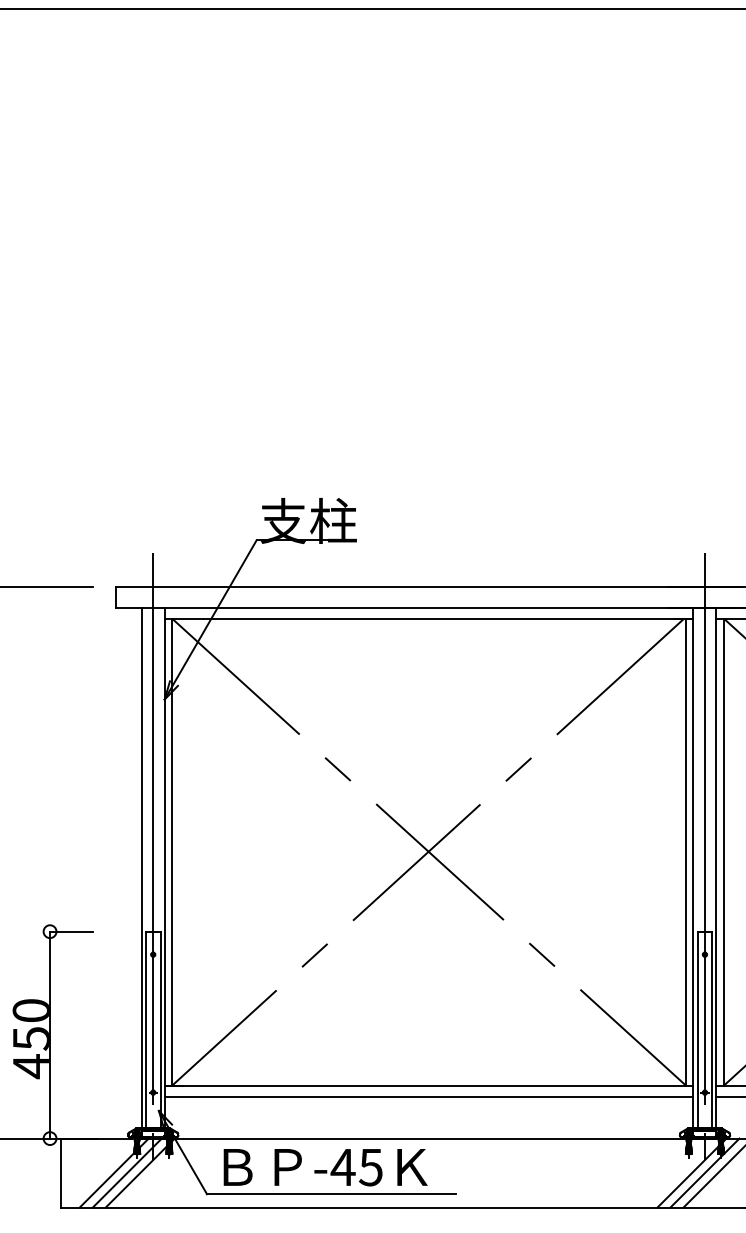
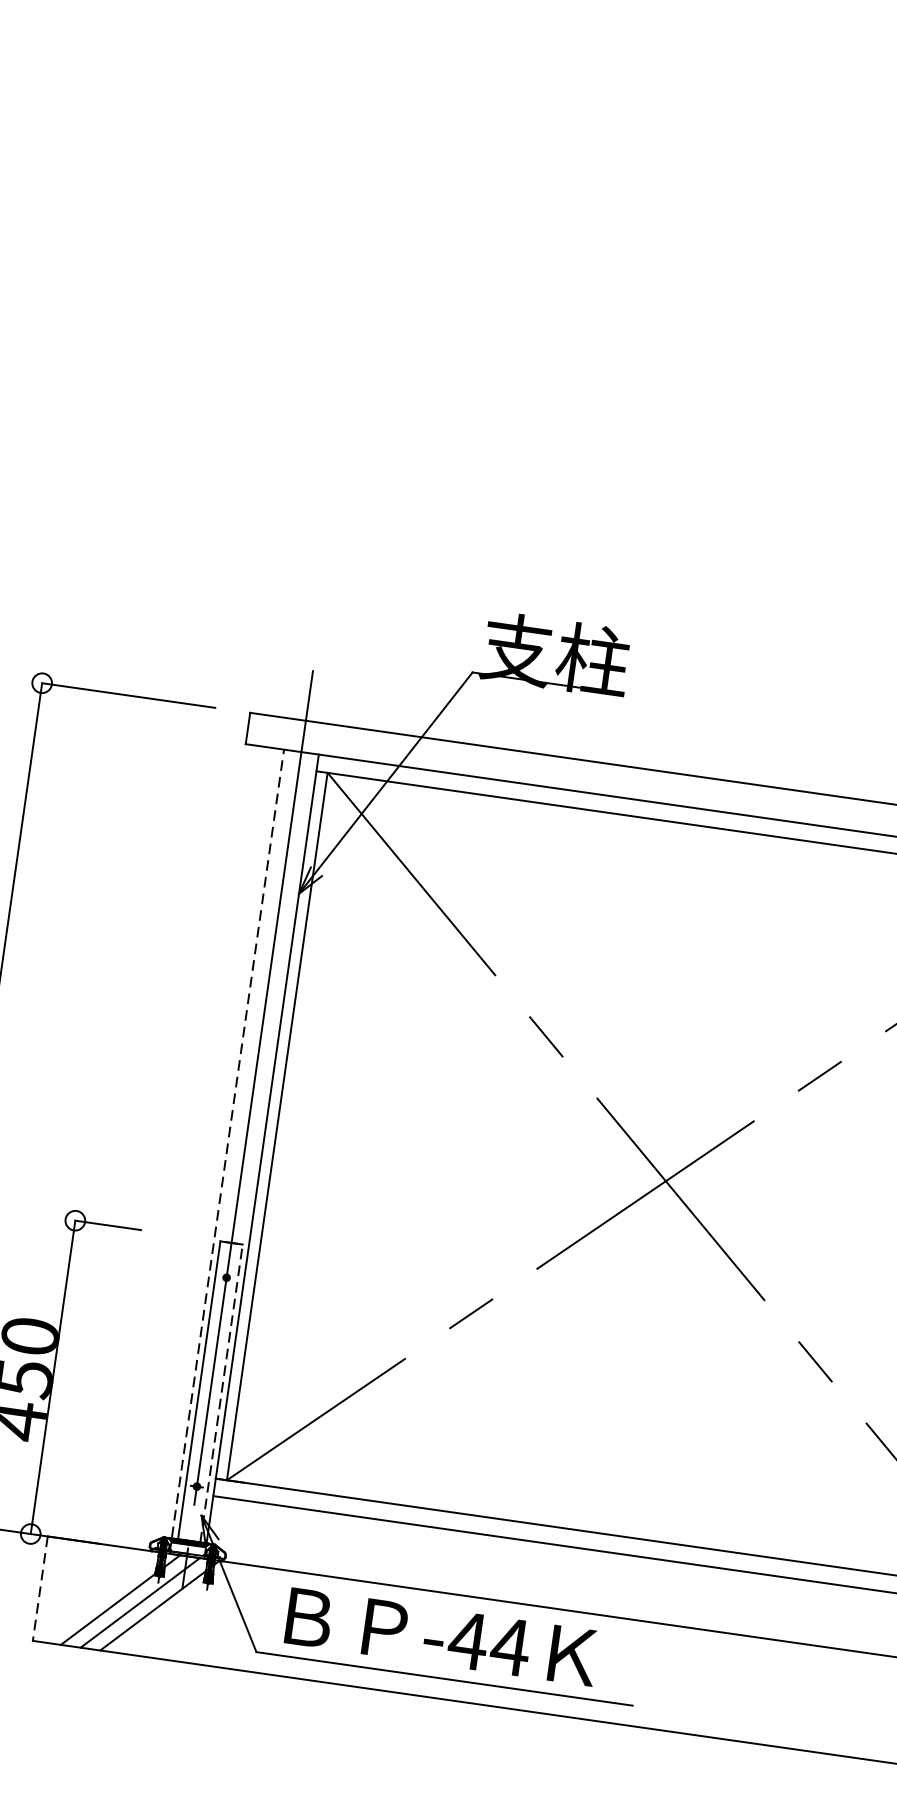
line: (141, 873) -> (226, 1152), solid -> dashed
line: (160, 1029) -> (221, 1392), solid -> dashed
text: (370, 1167) -> (509, 1646), -45 -> -44
line: (61, 1173) -> (40, 1589), solid -> dashed

